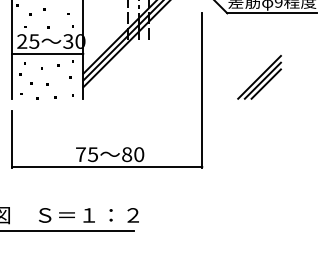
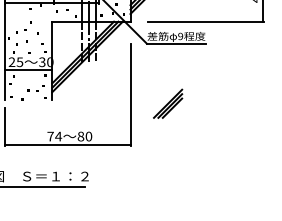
part: (260, 76) -> (168, 103), moved
text: (92, 154) -> (58, 136), 75 -> 74

